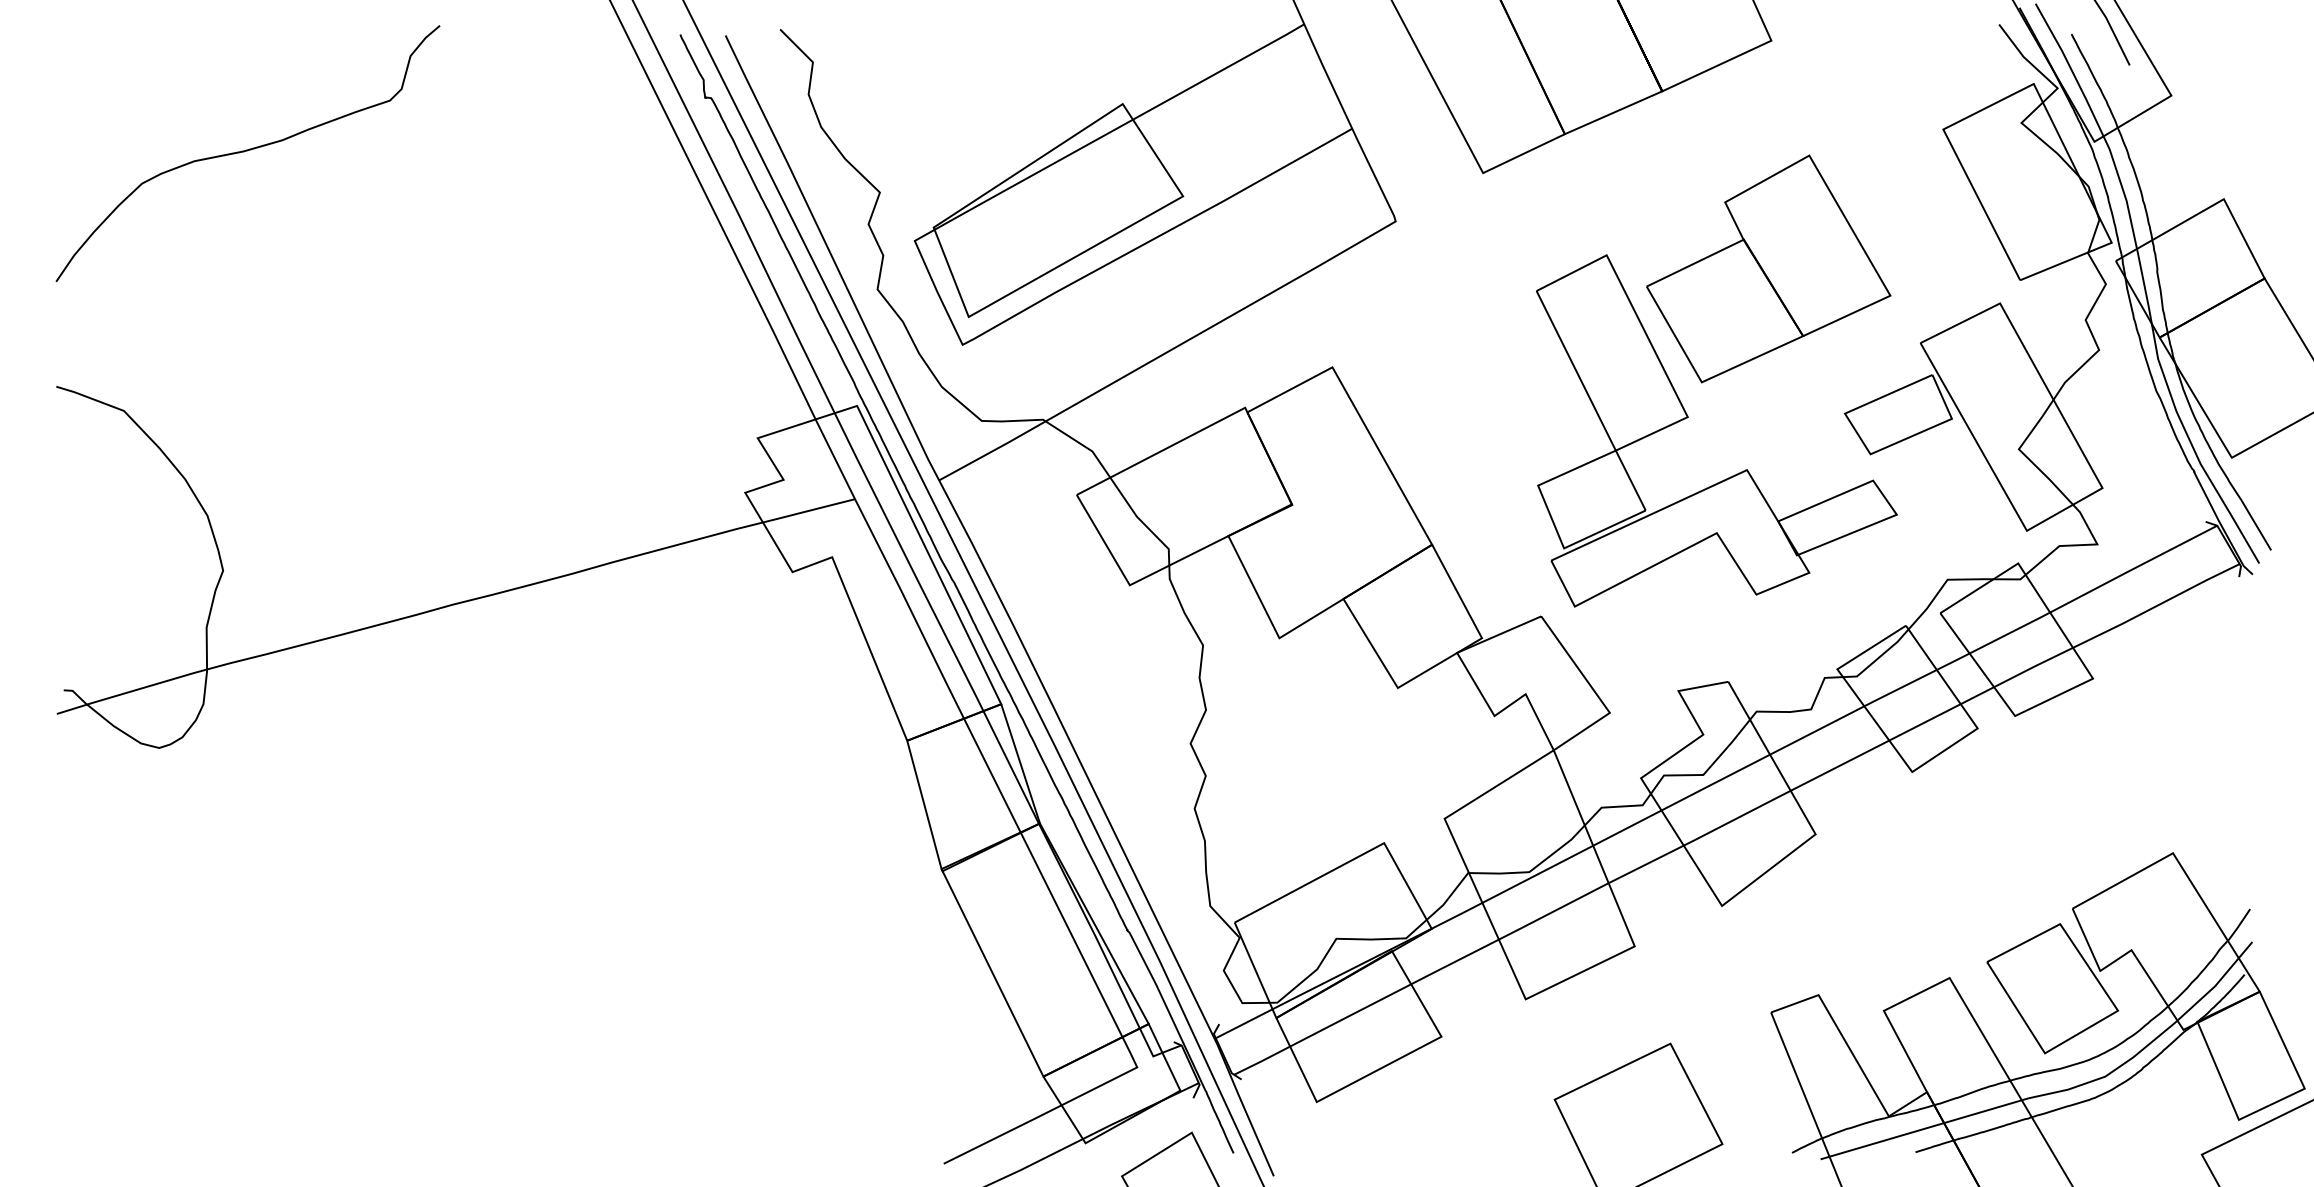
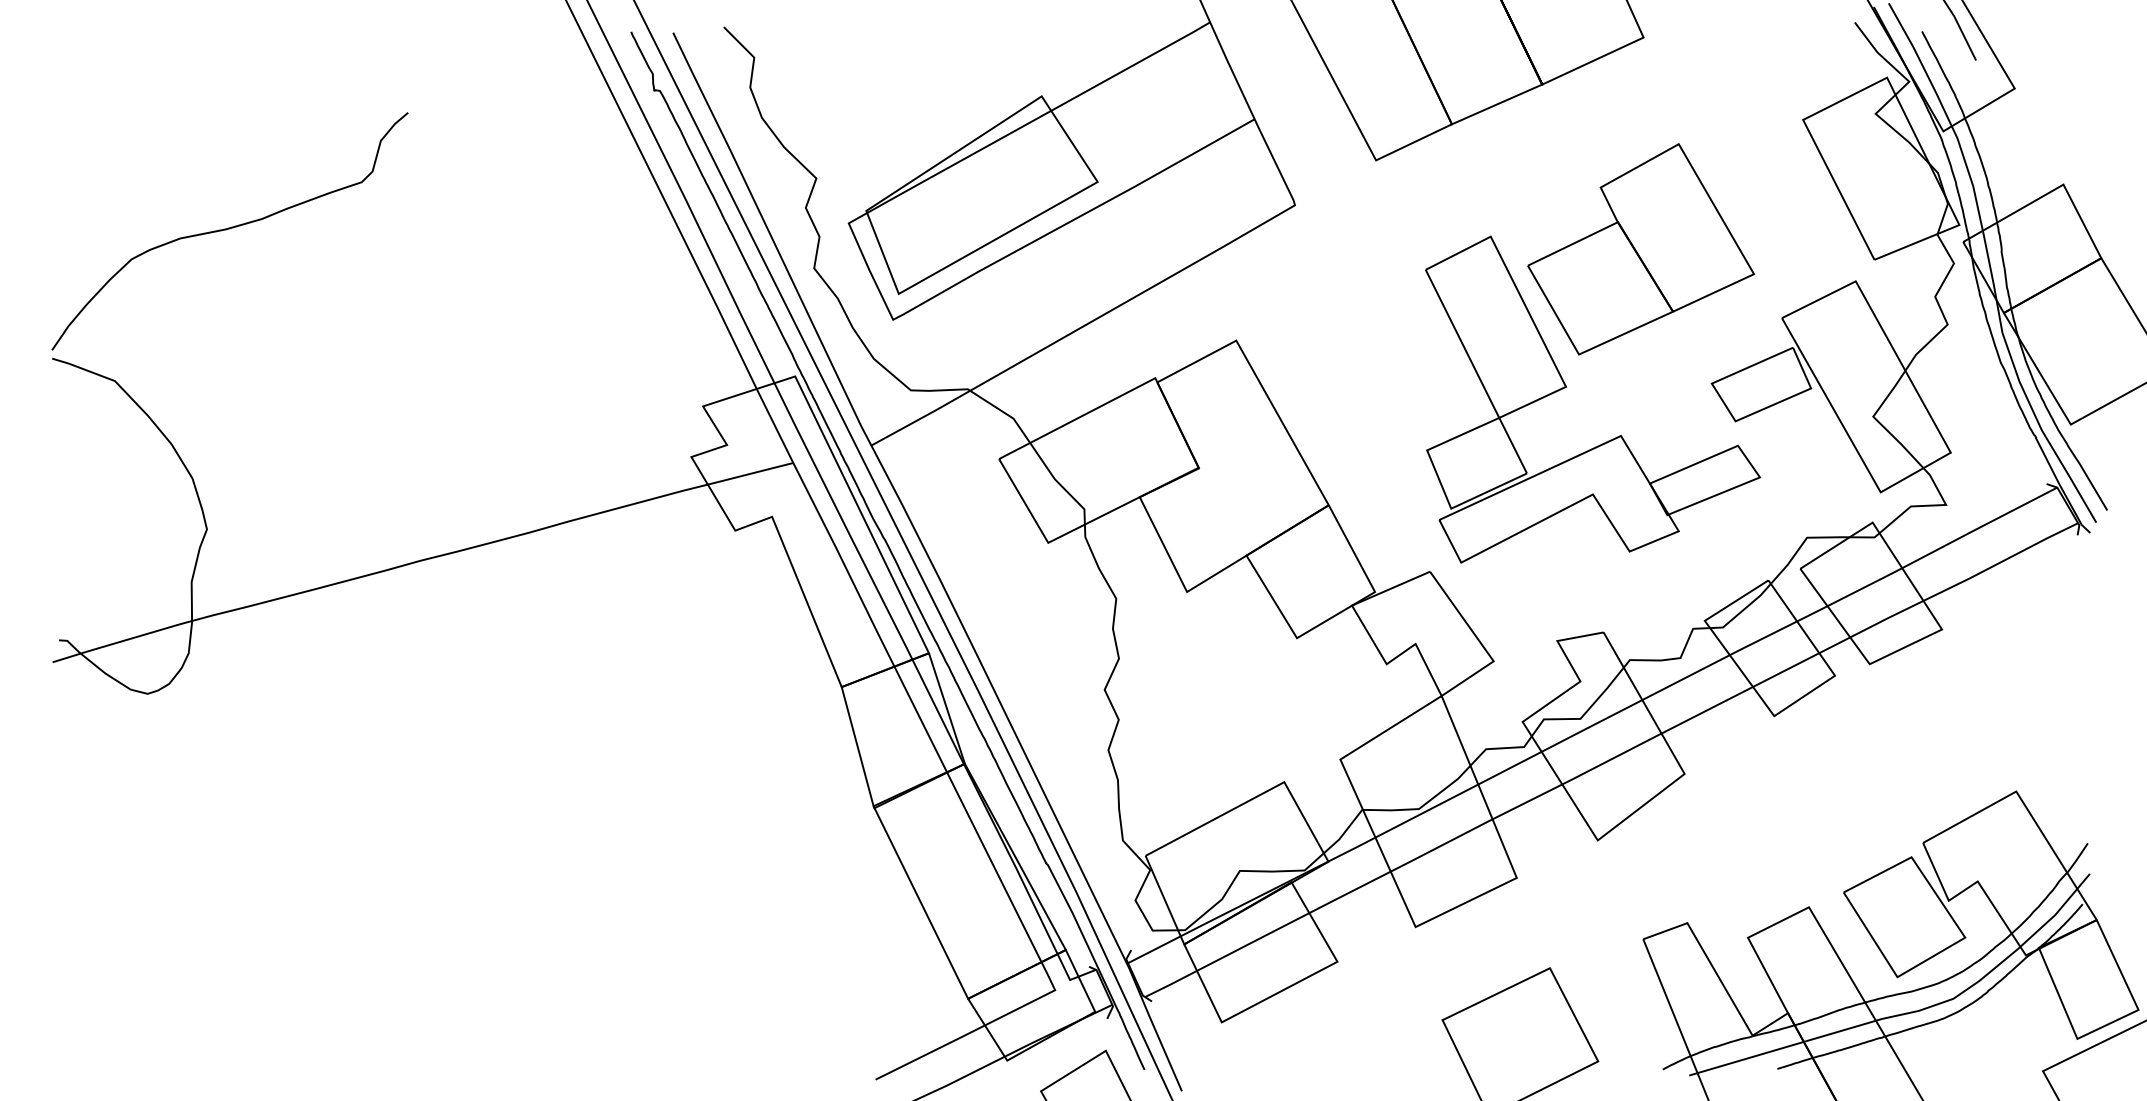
curve: (247, 151) -> (229, 229), moved

